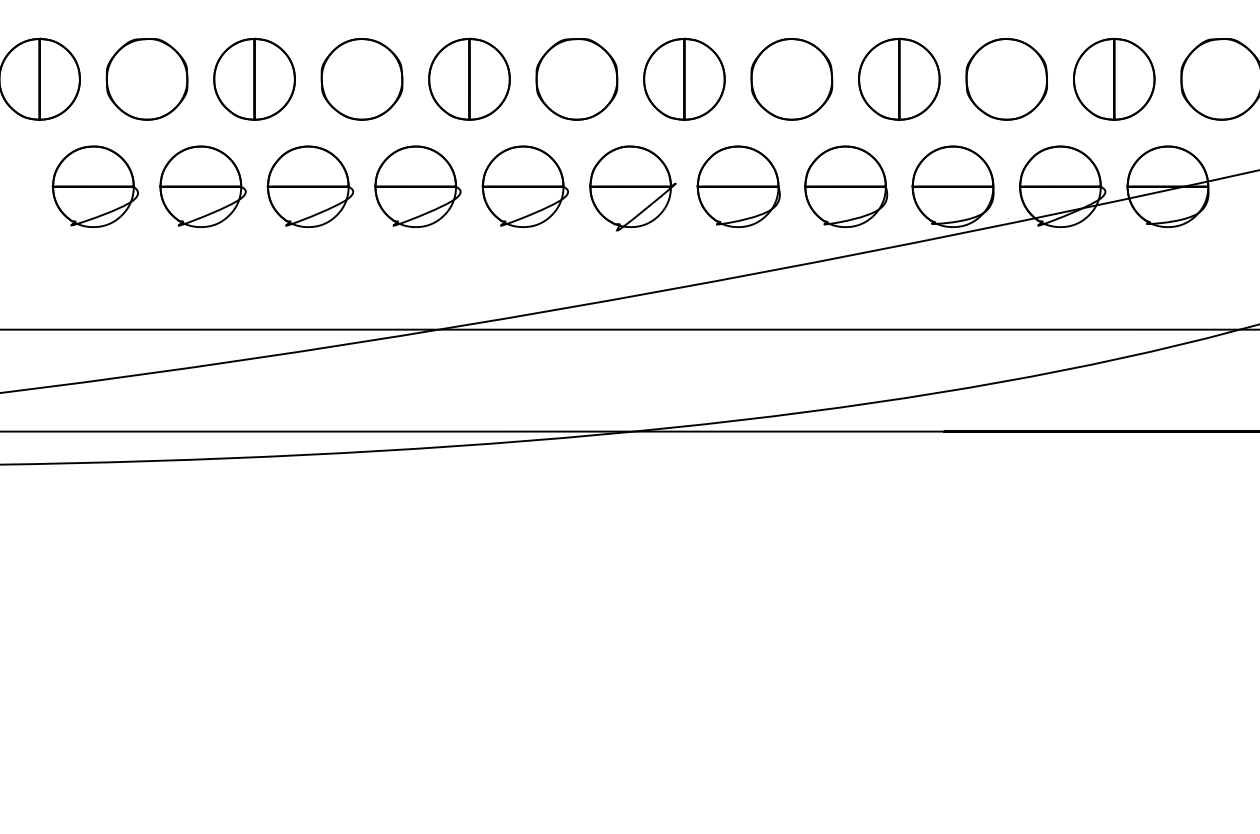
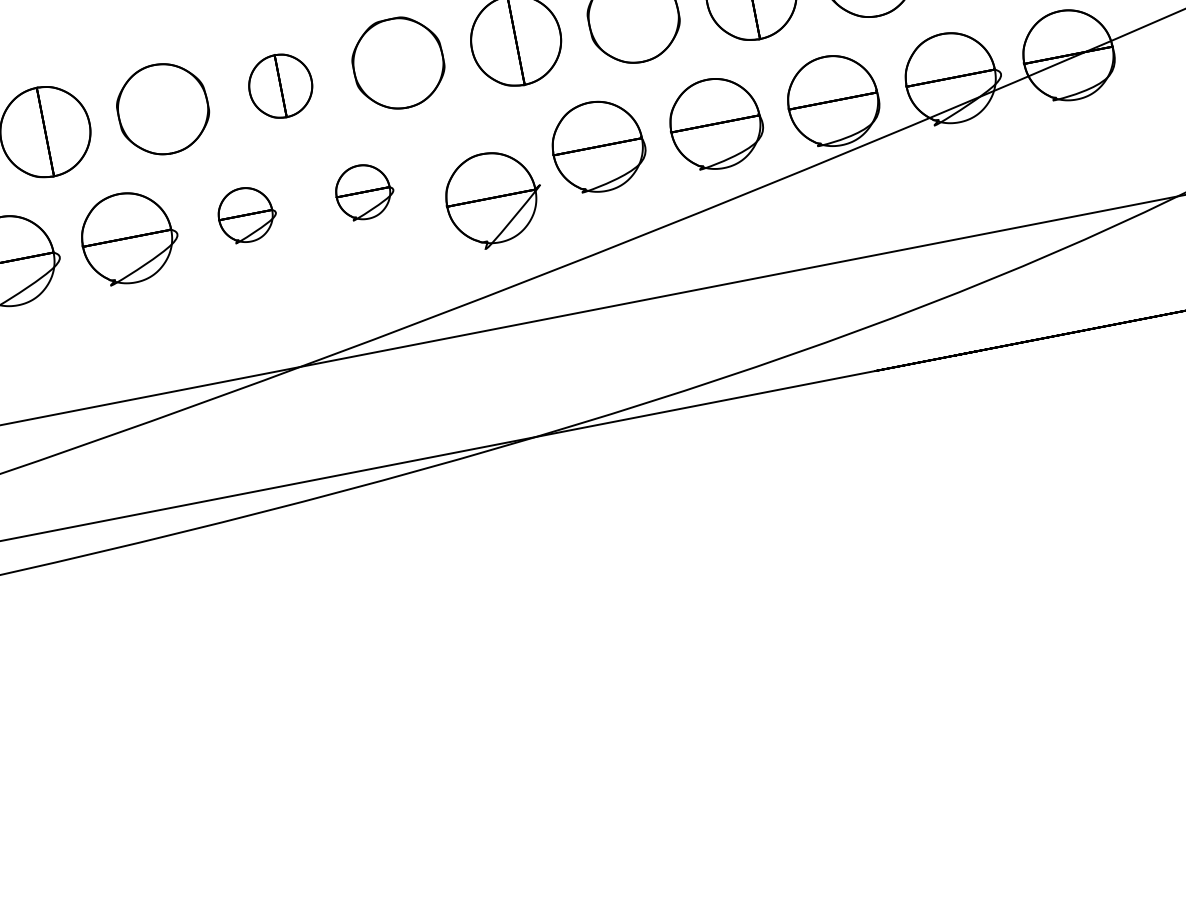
part: (469, 78) -> (280, 85), size x0.7
part: (417, 186) -> (246, 214), size x0.6
part: (524, 186) -> (363, 191), size x0.6
part: (632, 188) -> (493, 199), moved

